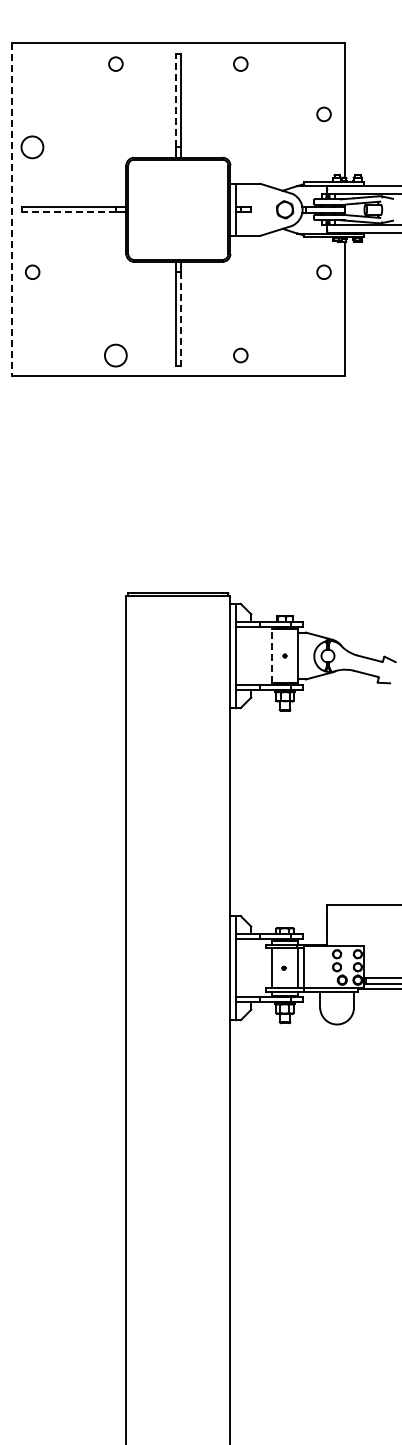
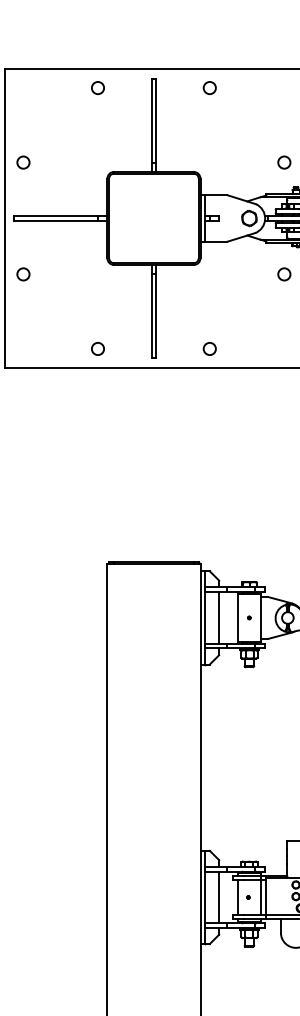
line: (175, 100) -> (151, 120), dashed -> solid
circle: (323, 114) -> (283, 162), moved
circle: (32, 147) -> (23, 162), size x0.62
line: (11, 209) -> (4, 218), dashed -> solid
line: (69, 212) -> (56, 220), dashed -> solid
line: (180, 319) -> (155, 316), dashed -> solid
circle: (115, 355) -> (97, 348), size x0.62
line: (251, 655) -> (219, 617), added
line: (272, 655) -> (238, 617), dashed -> solid
line: (251, 967) -> (219, 896), added

